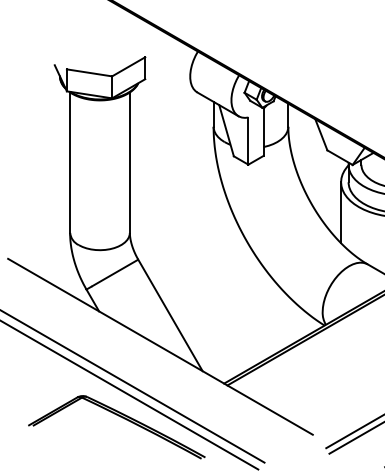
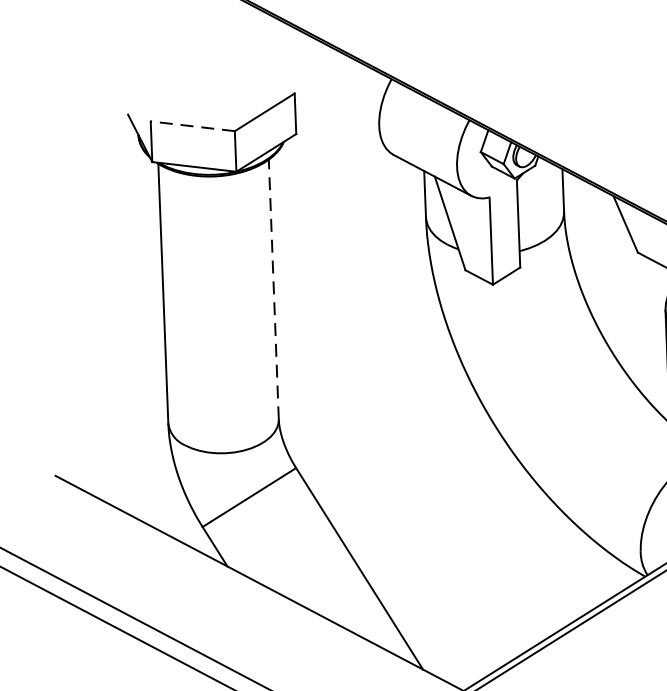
line: (89, 72) -> (192, 125), solid -> dashed
line: (129, 162) -> (273, 289), solid -> dashed

